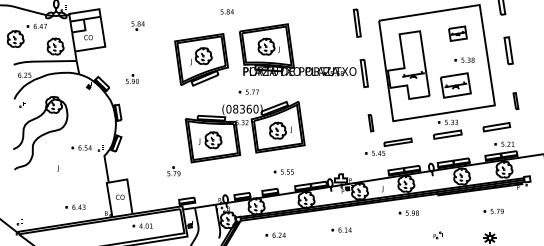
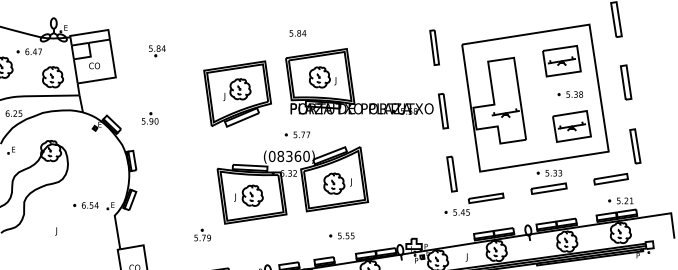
text: (226, 11) -> (297, 32), moved
part: (457, 33) -> (561, 60), size x1.67
part: (455, 85) -> (571, 126), moved
part: (515, 100) -> (634, 145), size x1.67
part: (370, 122) -> (451, 173), size x1.67

